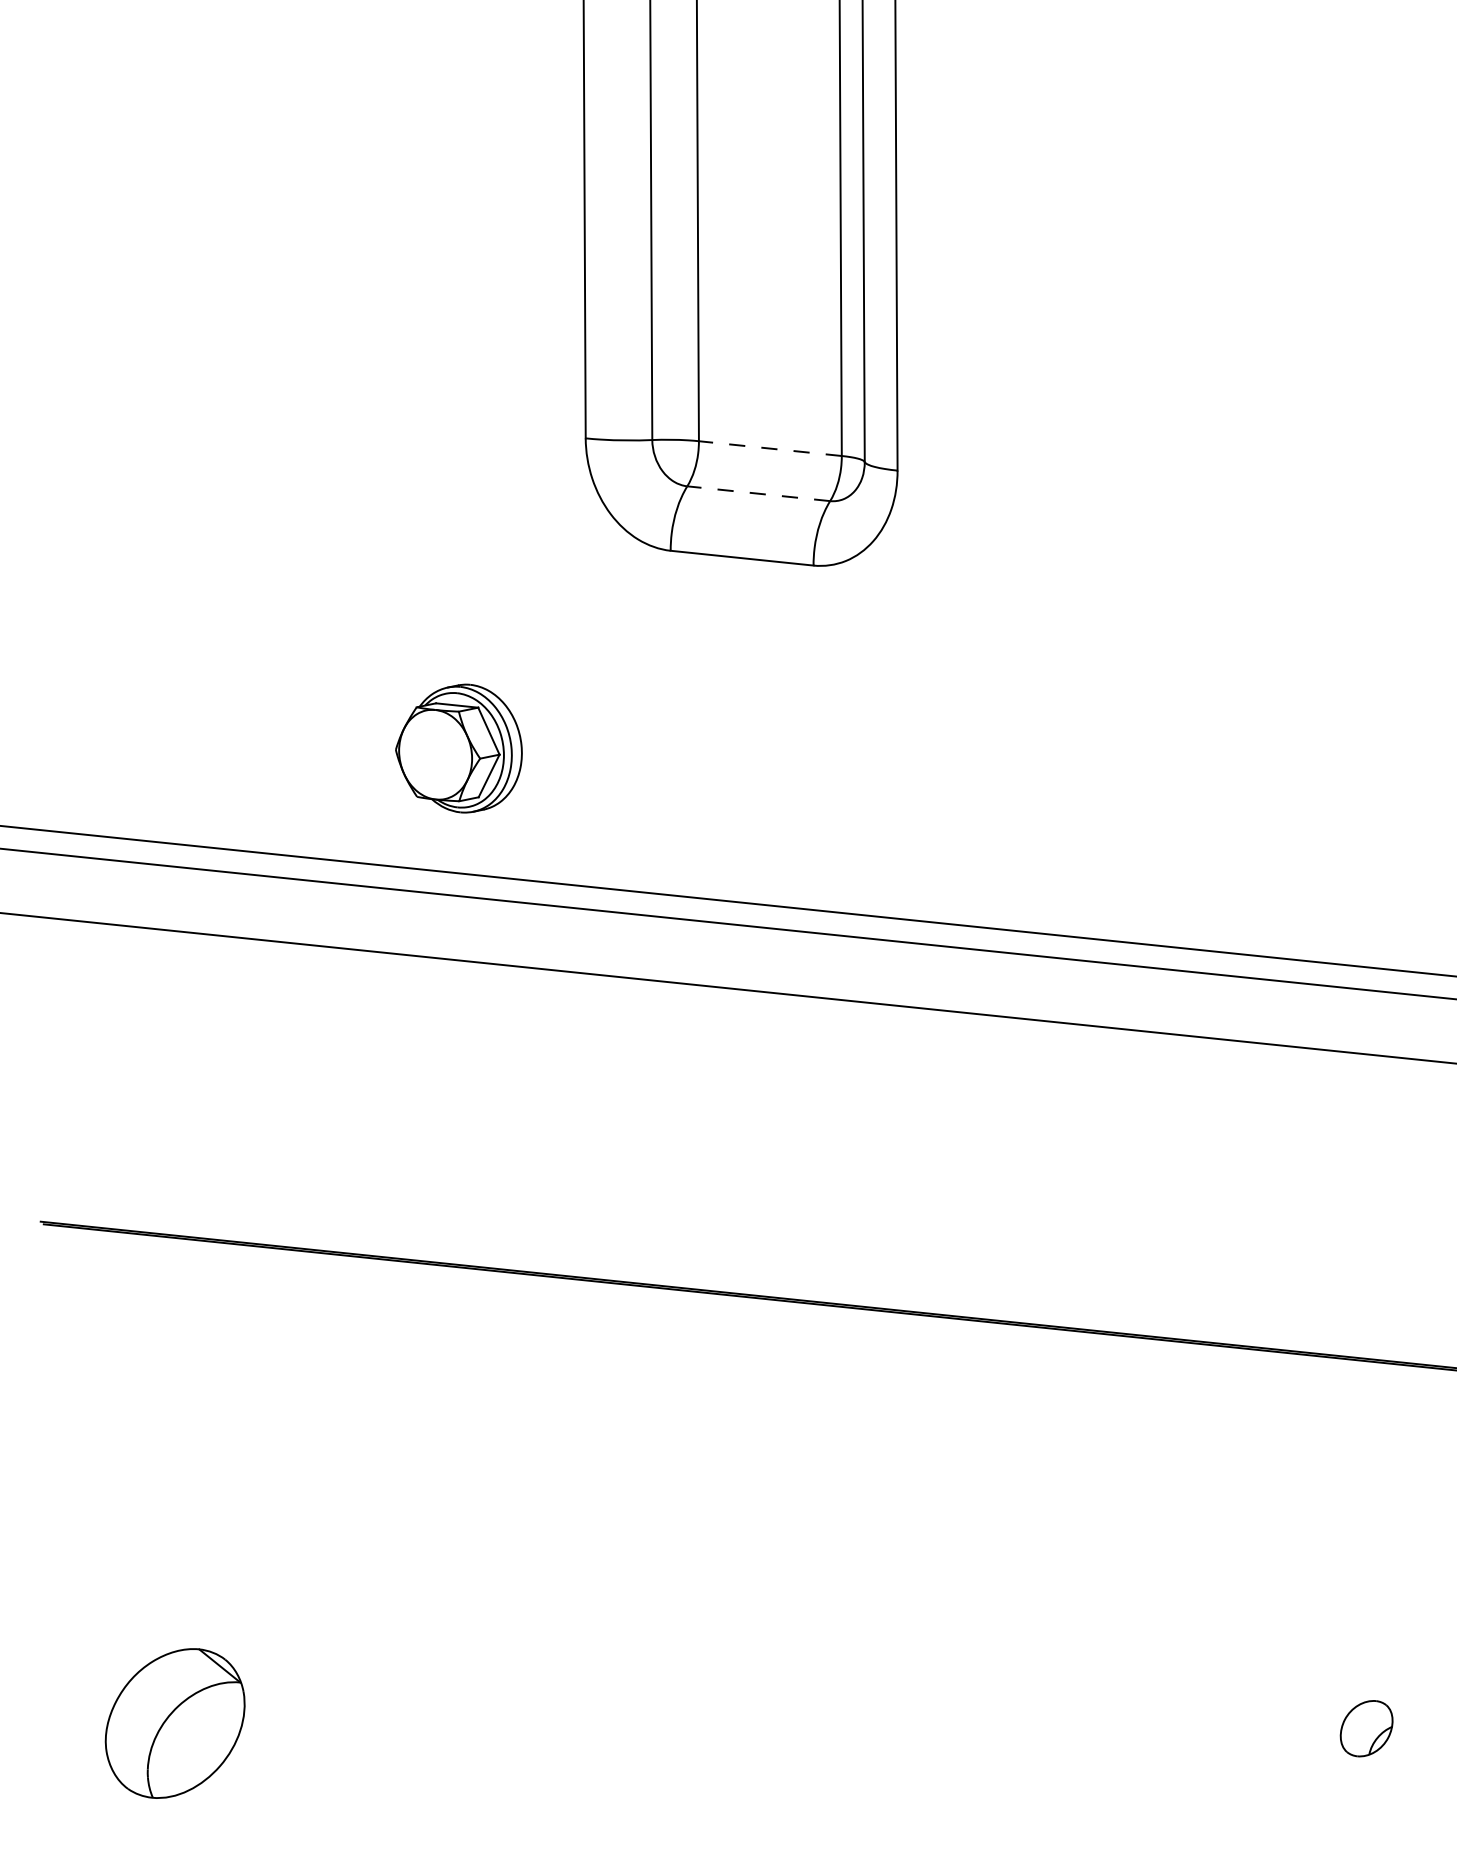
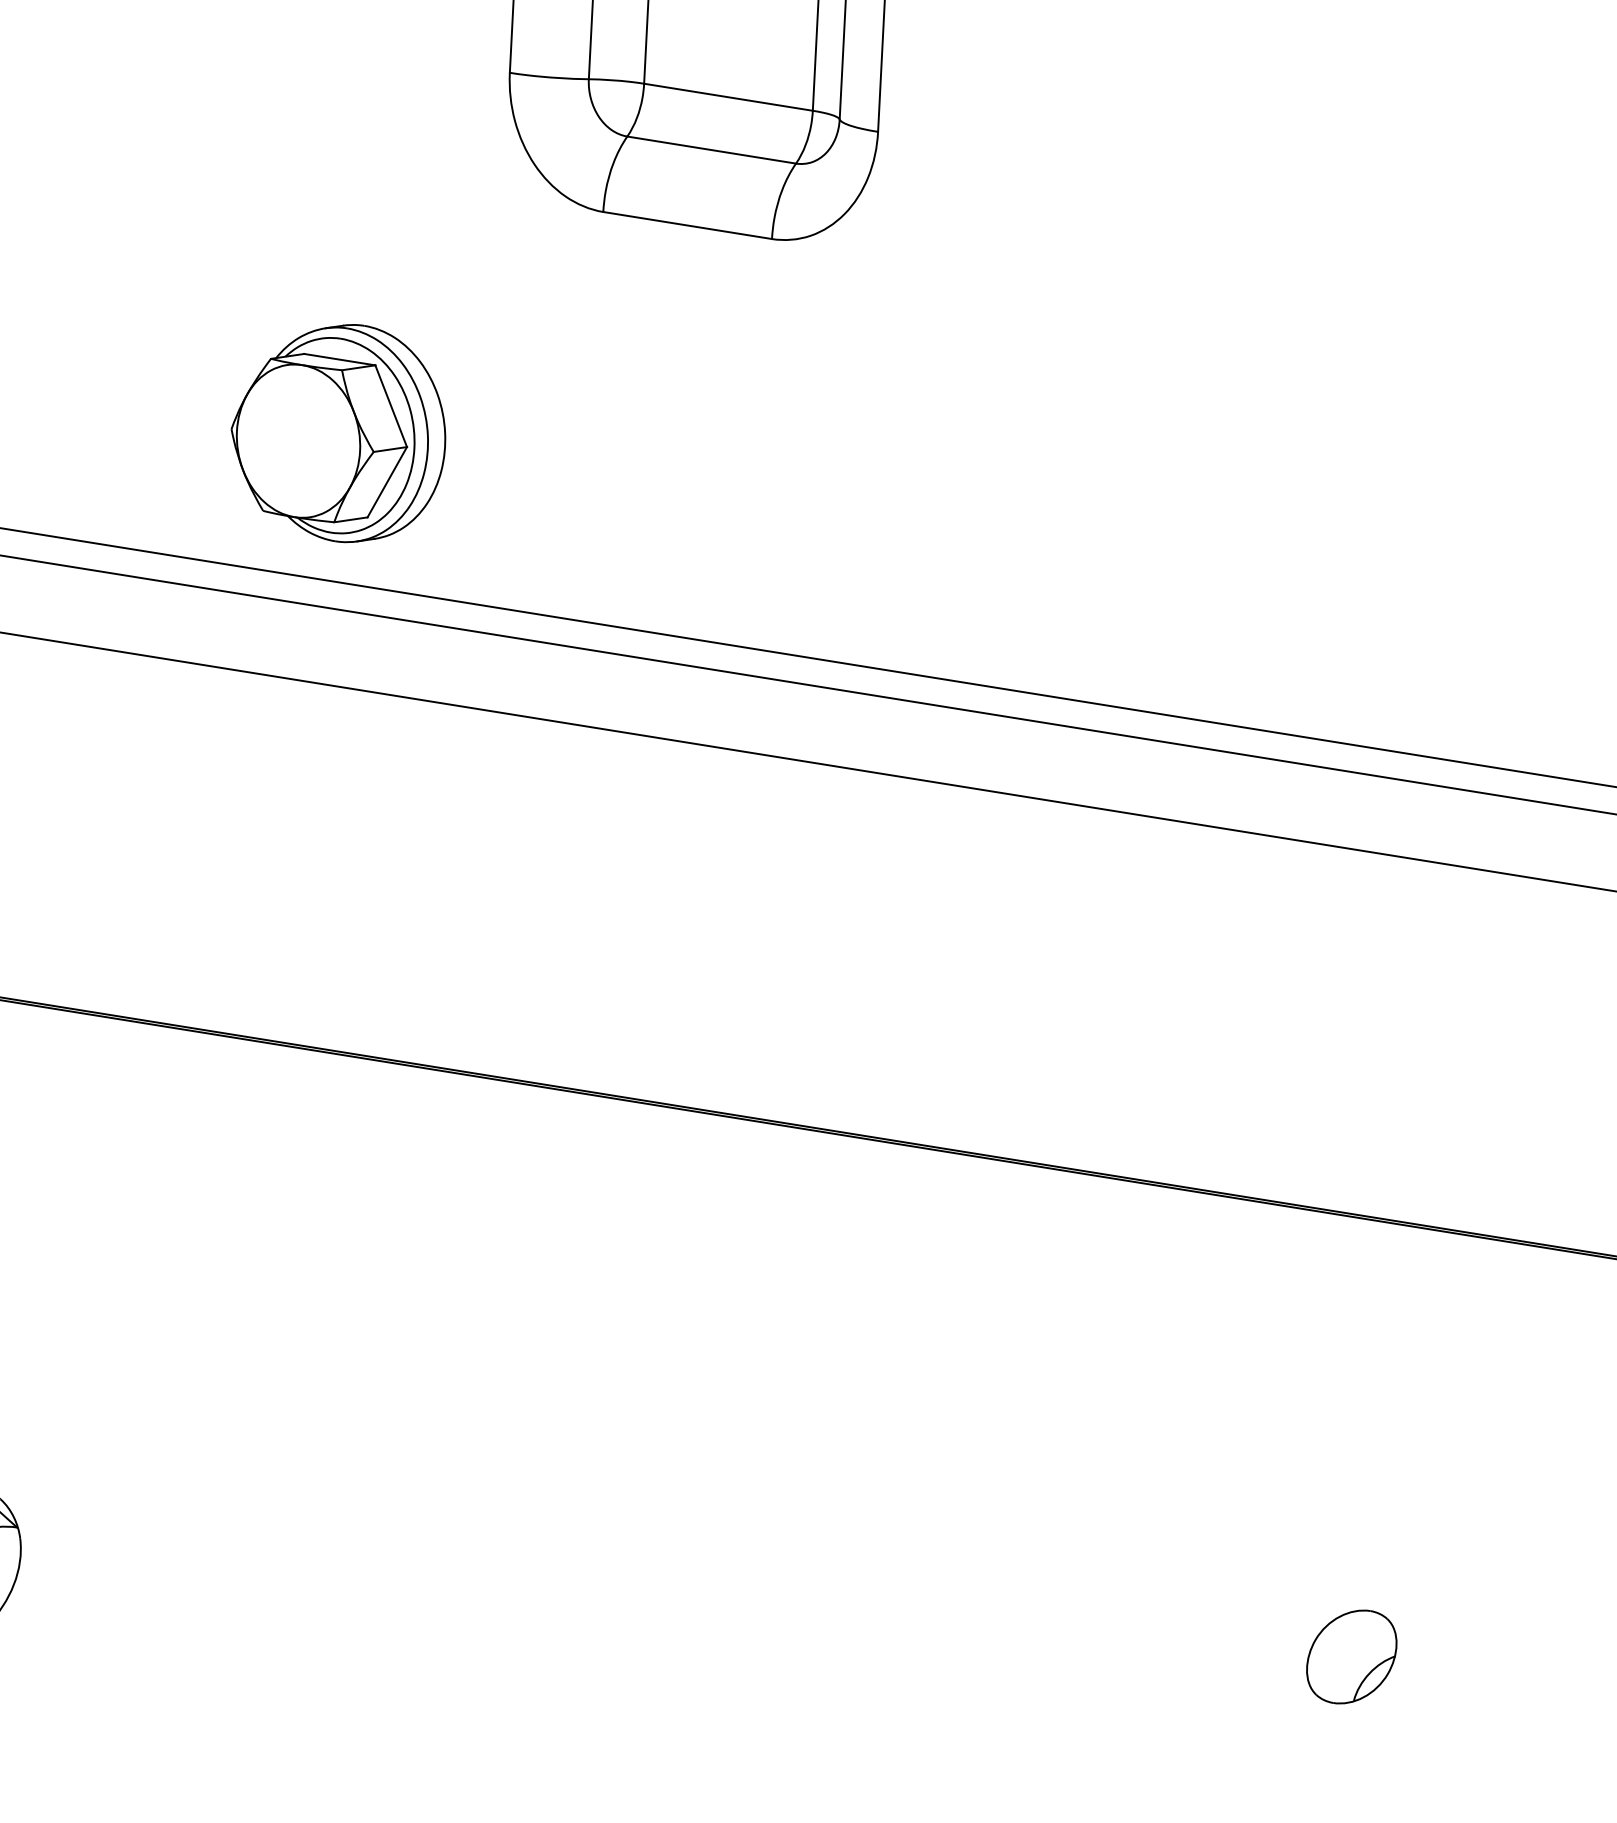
line: (770, 448) -> (728, 97), dashed -> solid
line: (758, 493) -> (711, 149), dashed -> solid
part: (458, 748) -> (338, 432), size x1.43
part: (1366, 1728) -> (1351, 1656), size x1.43

